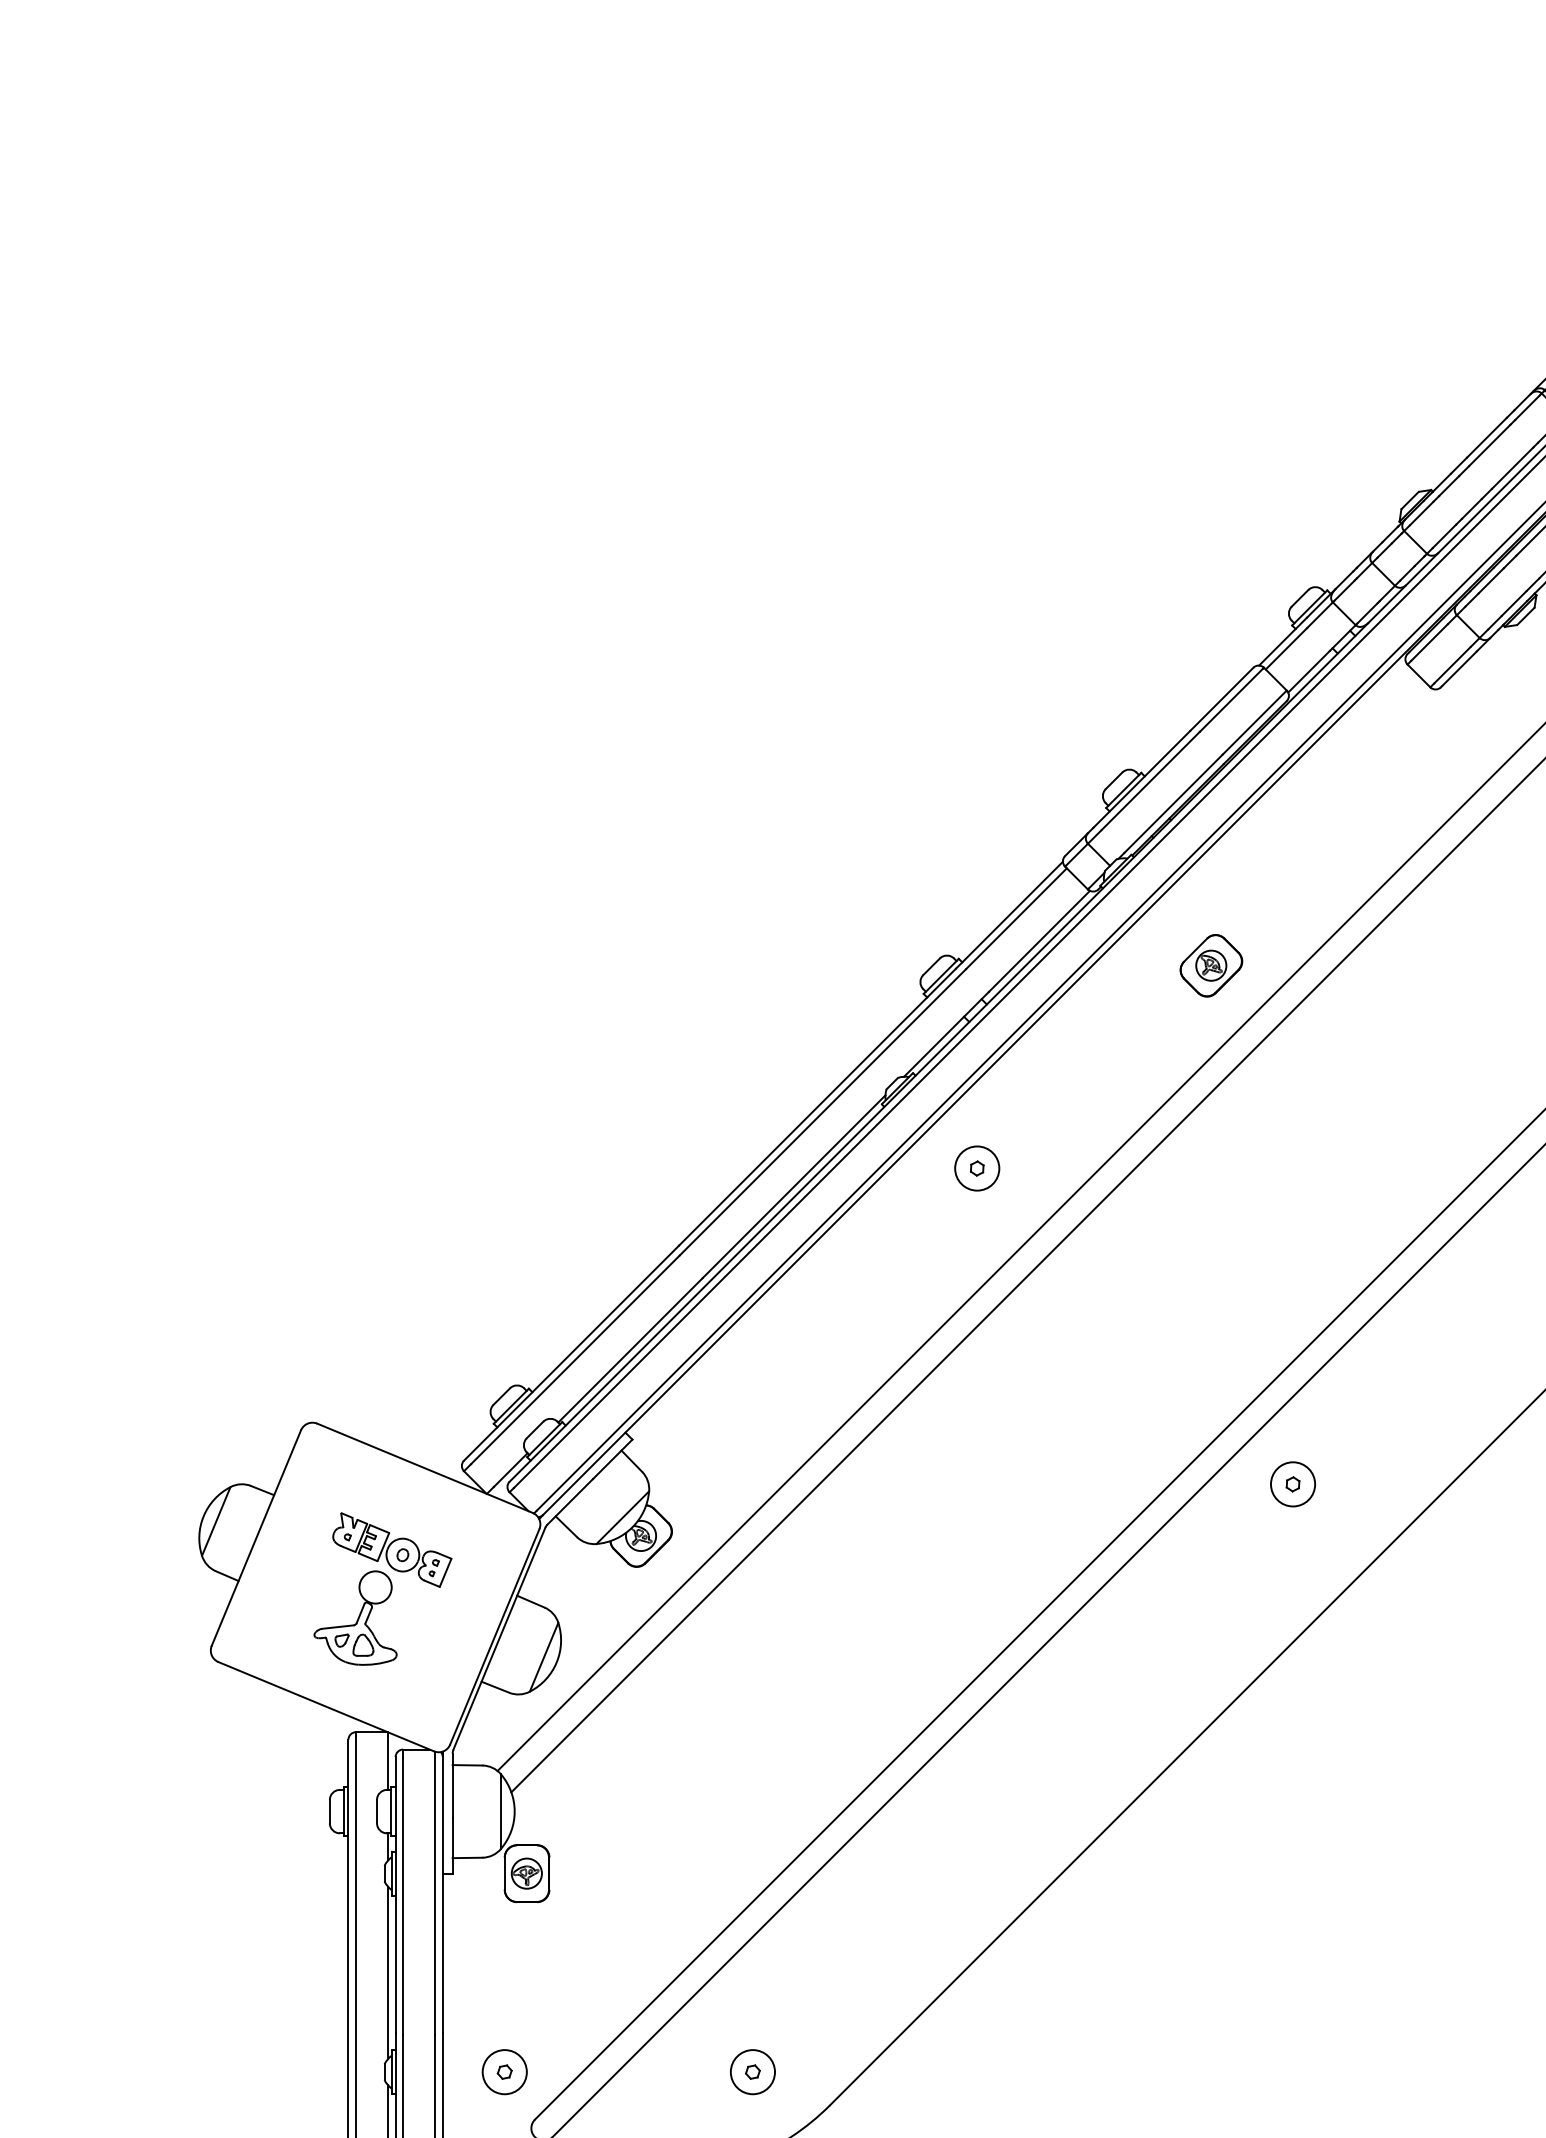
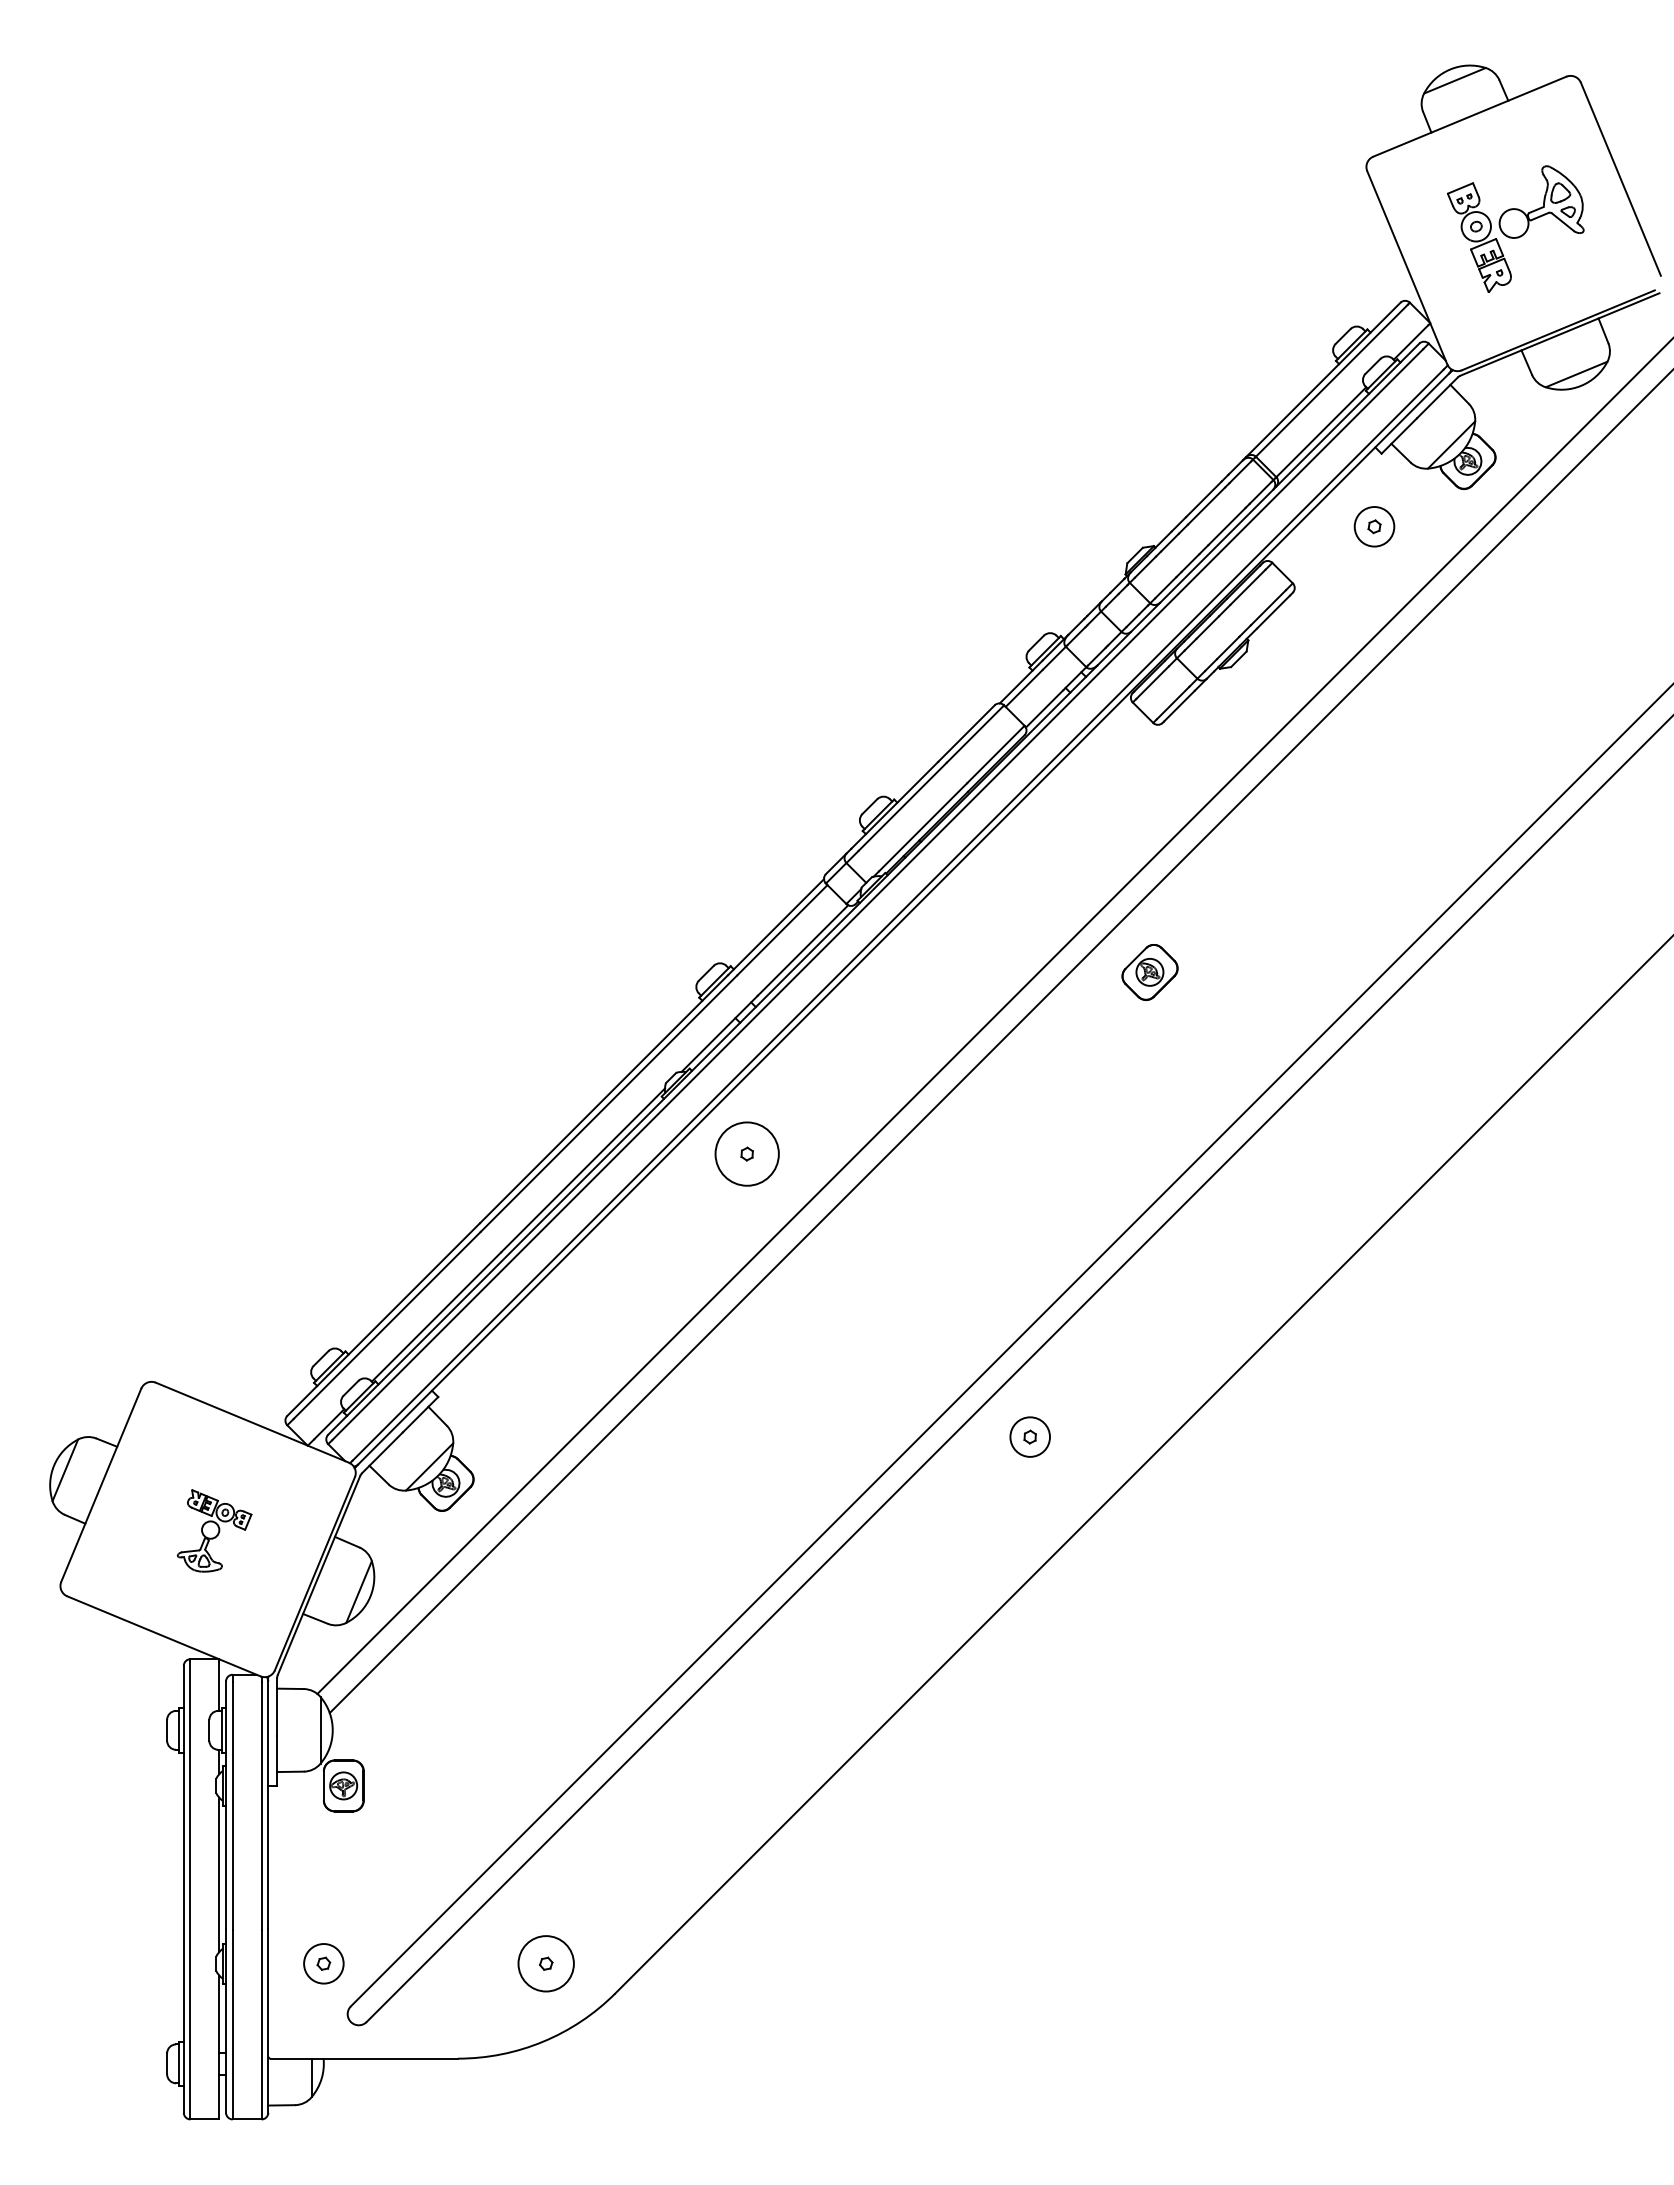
part: (1210, 965) -> (1149, 972), moved
circle: (977, 1167) -> (747, 1153), size x1.6
part: (382, 1588) -> (214, 1530), size x0.6
circle: (753, 2071) -> (546, 1963), size x1.4

